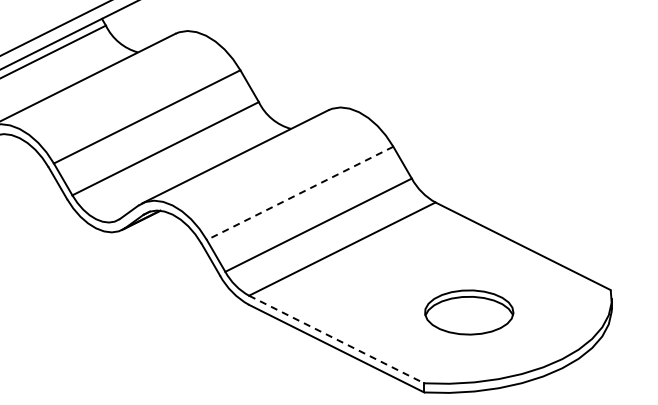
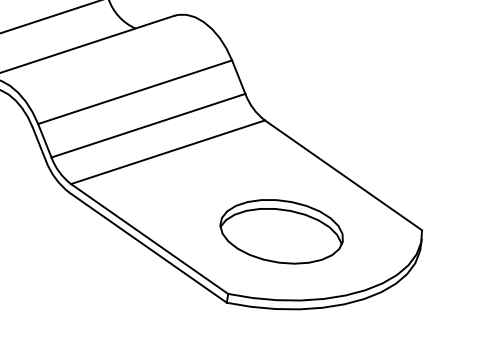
line: (299, 193) -> (134, 92), dashed -> solid
part: (469, 312) -> (282, 231), size x1.43
line: (336, 339) -> (149, 238), dashed -> solid

